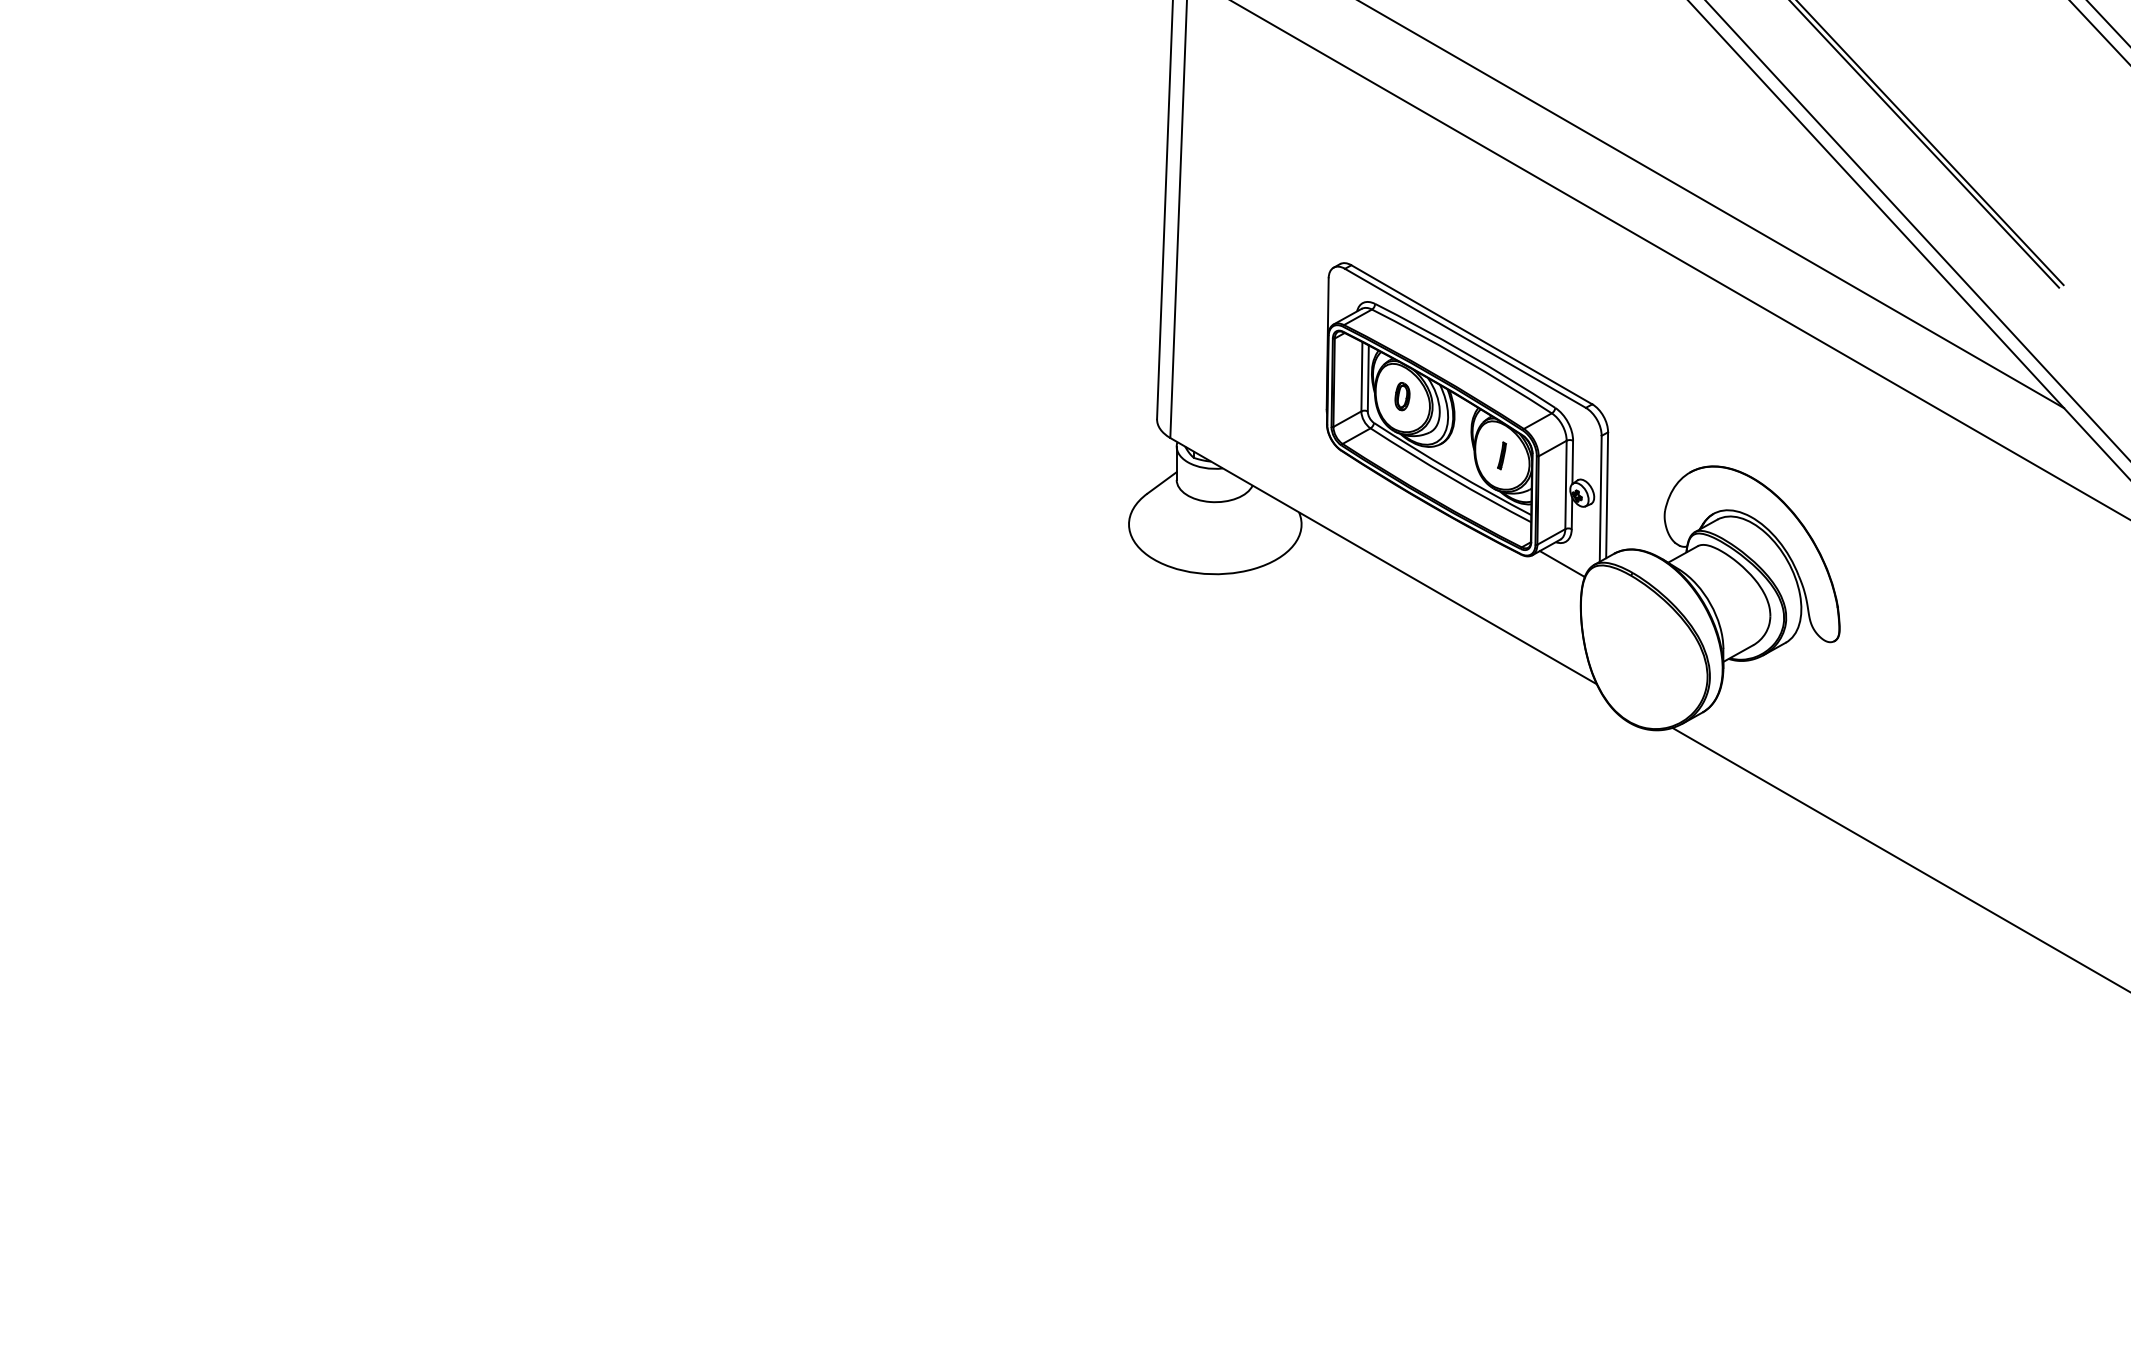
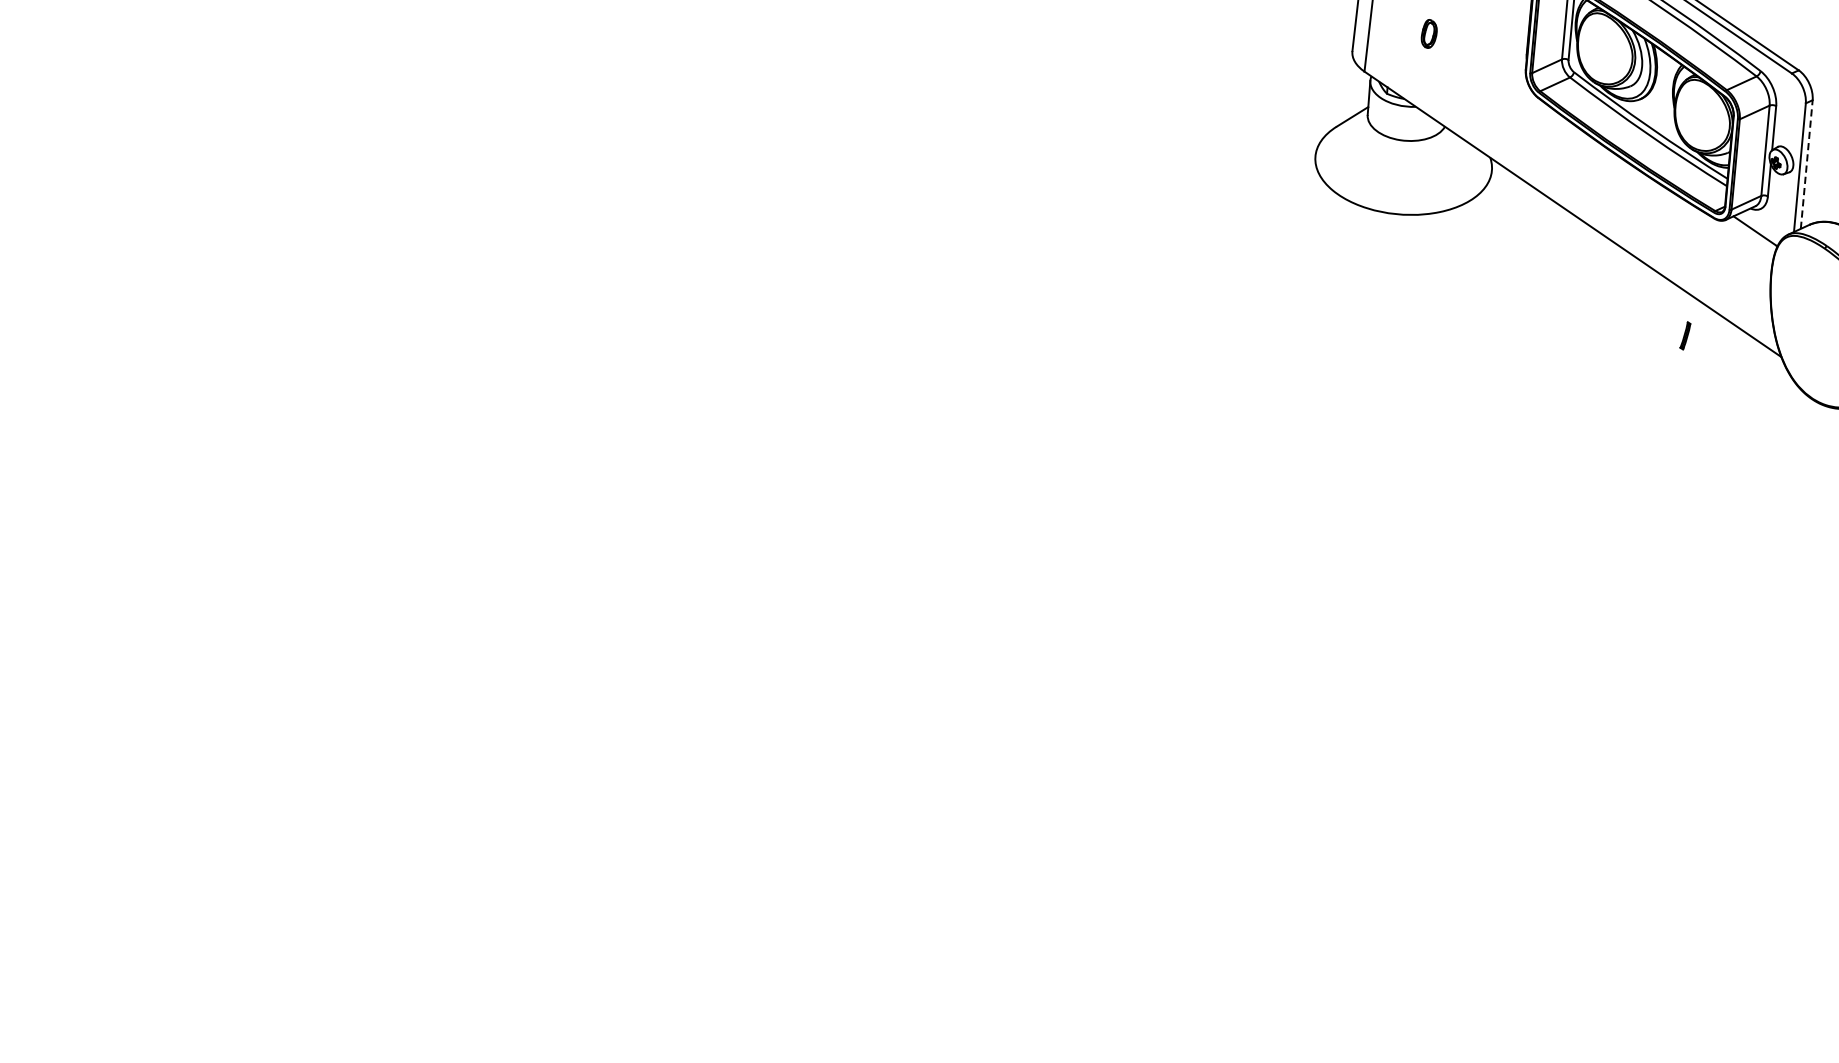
part: (1402, 396) -> (1429, 33), moved
part: (1501, 455) -> (1684, 335), moved
line: (1607, 495) -> (1807, 164), solid -> dashed

